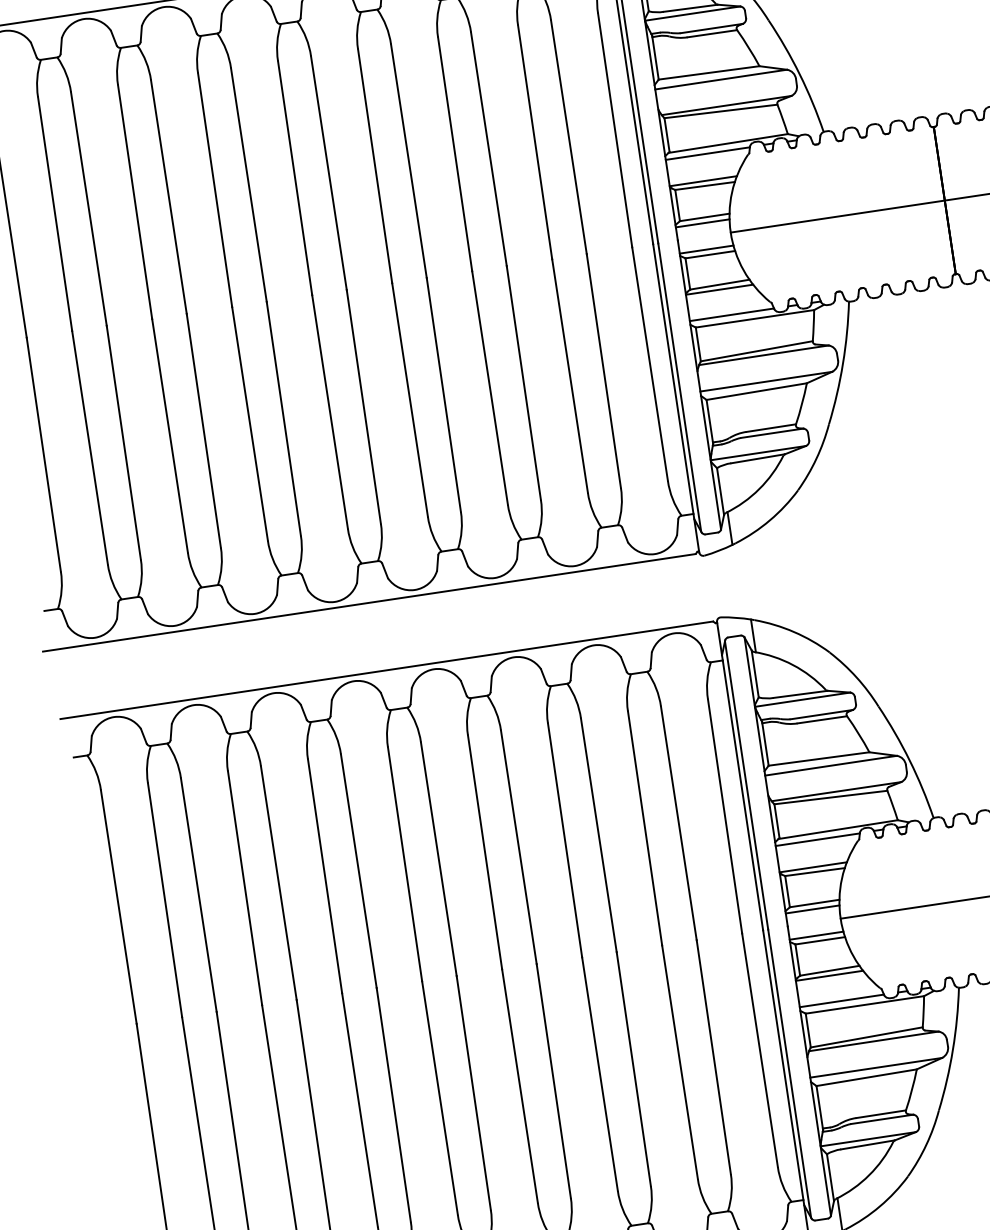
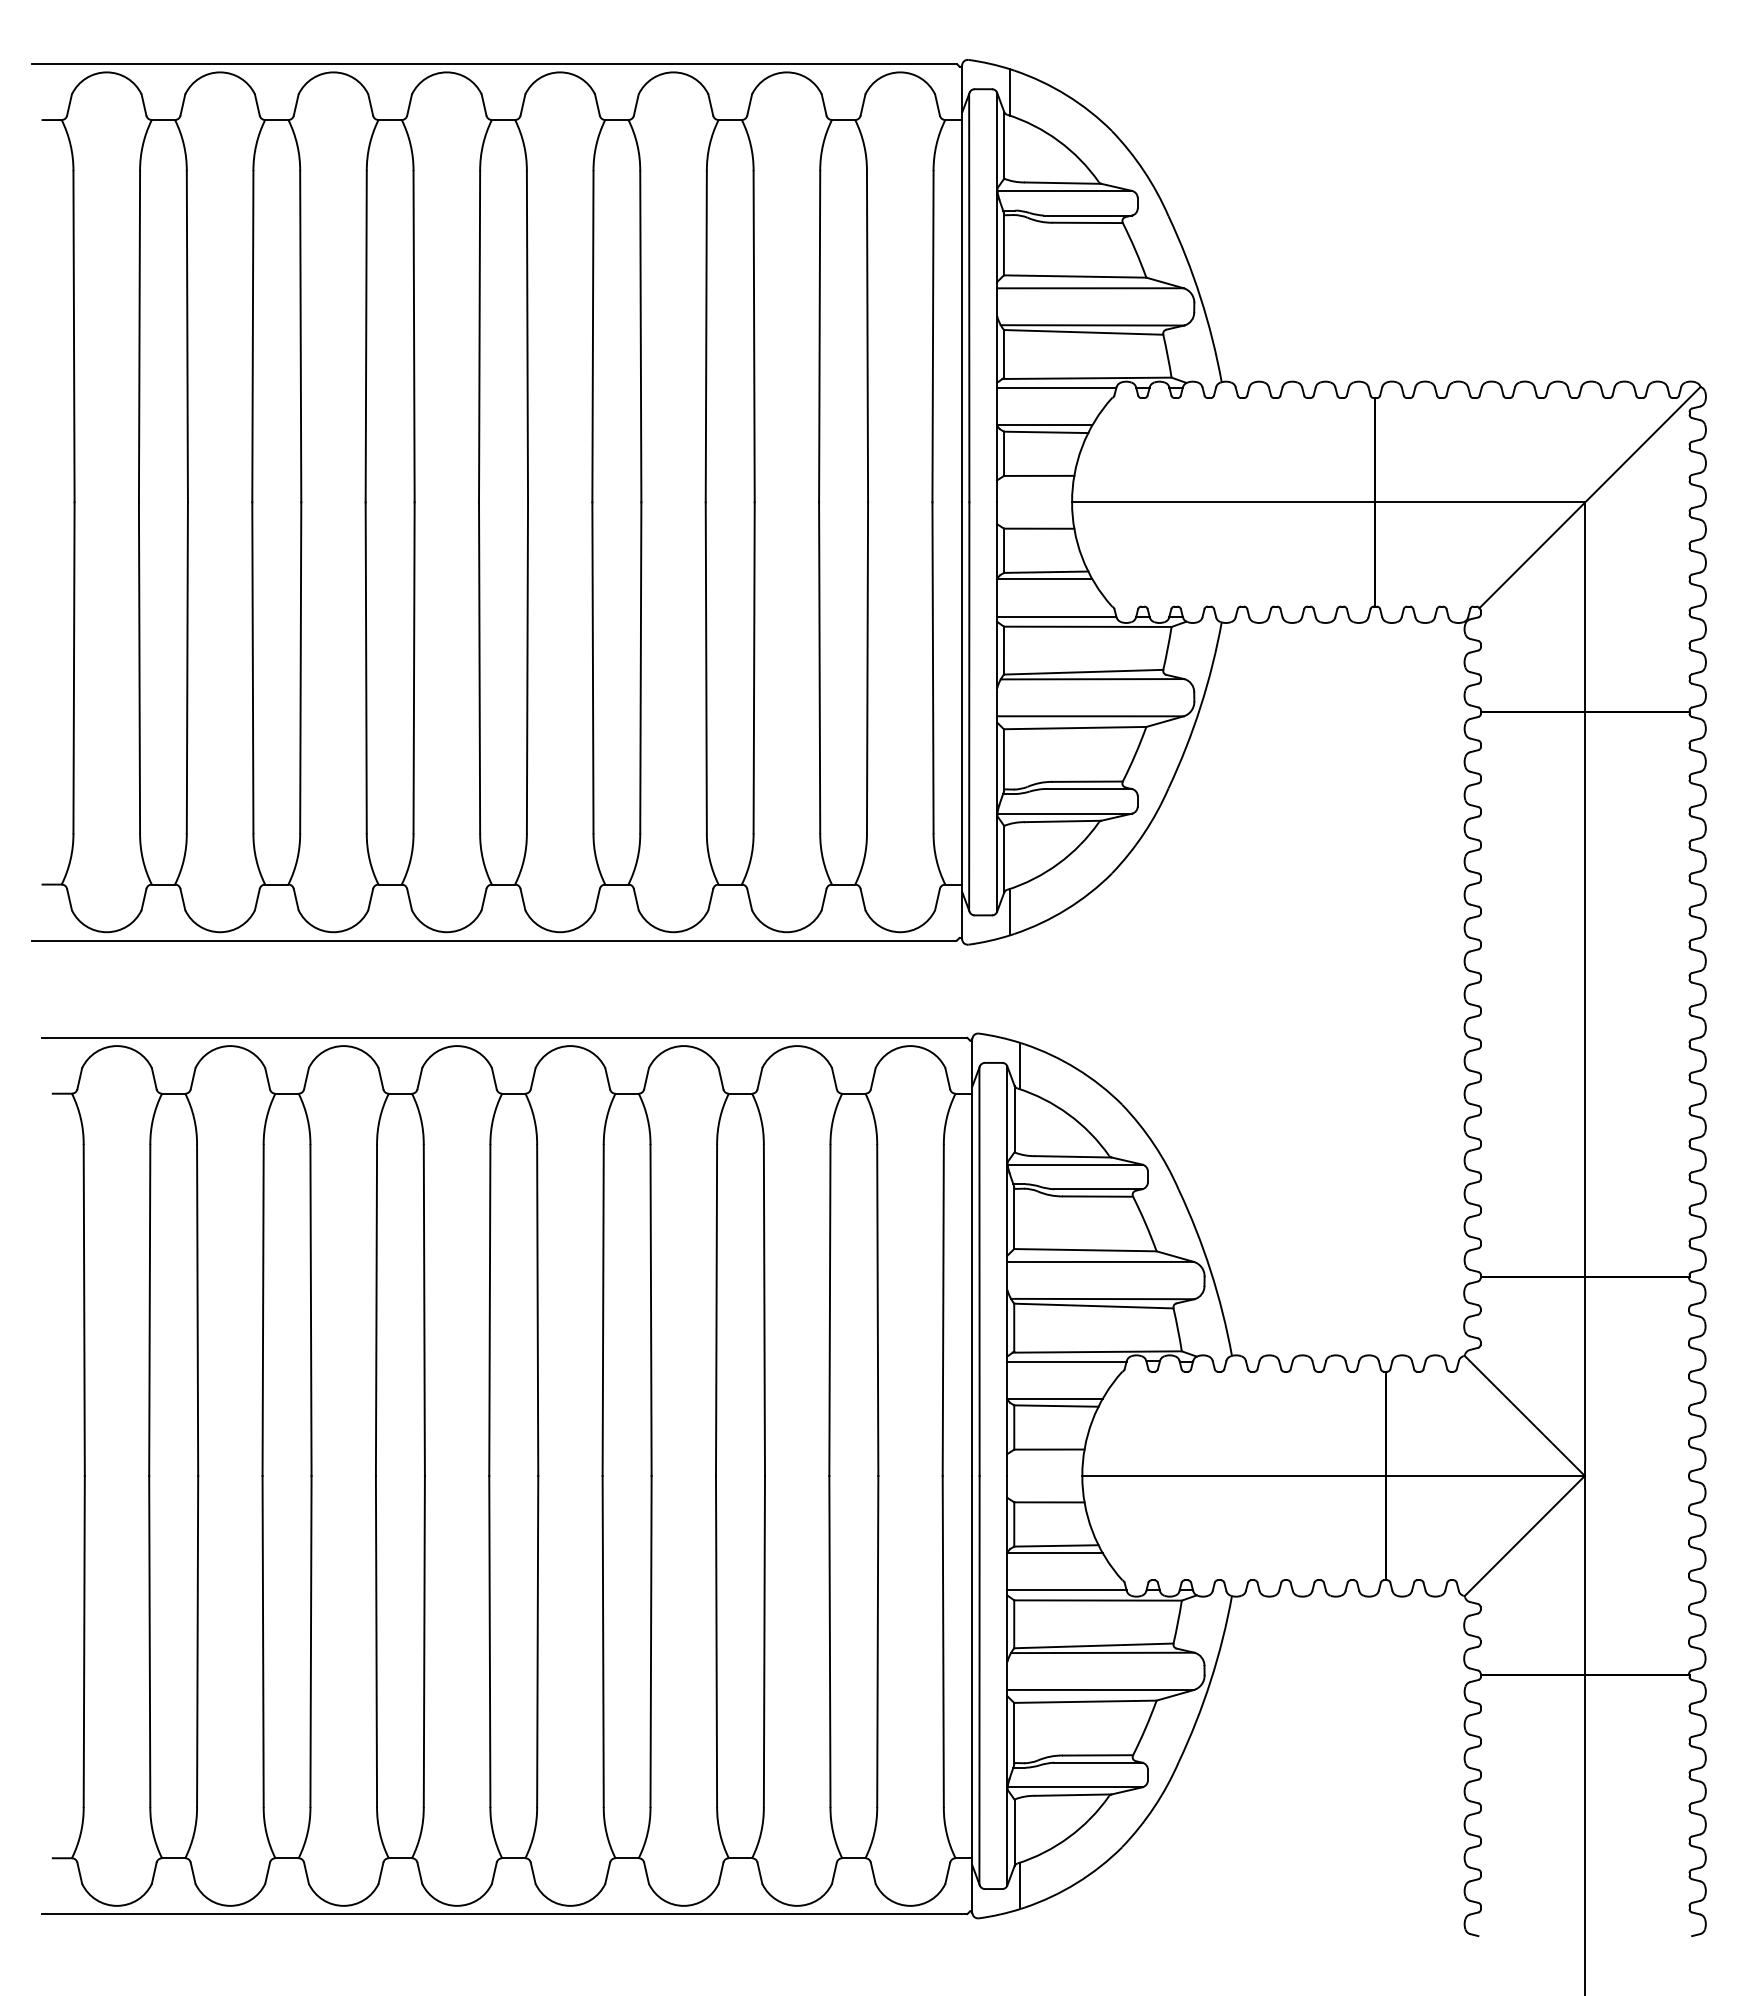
line: (702, 223) -> (1035, 483), removed
line: (706, 249) -> (1035, 520), removed
line: (812, 909) -> (1045, 1457), removed
line: (816, 935) -> (1045, 1494), removed

